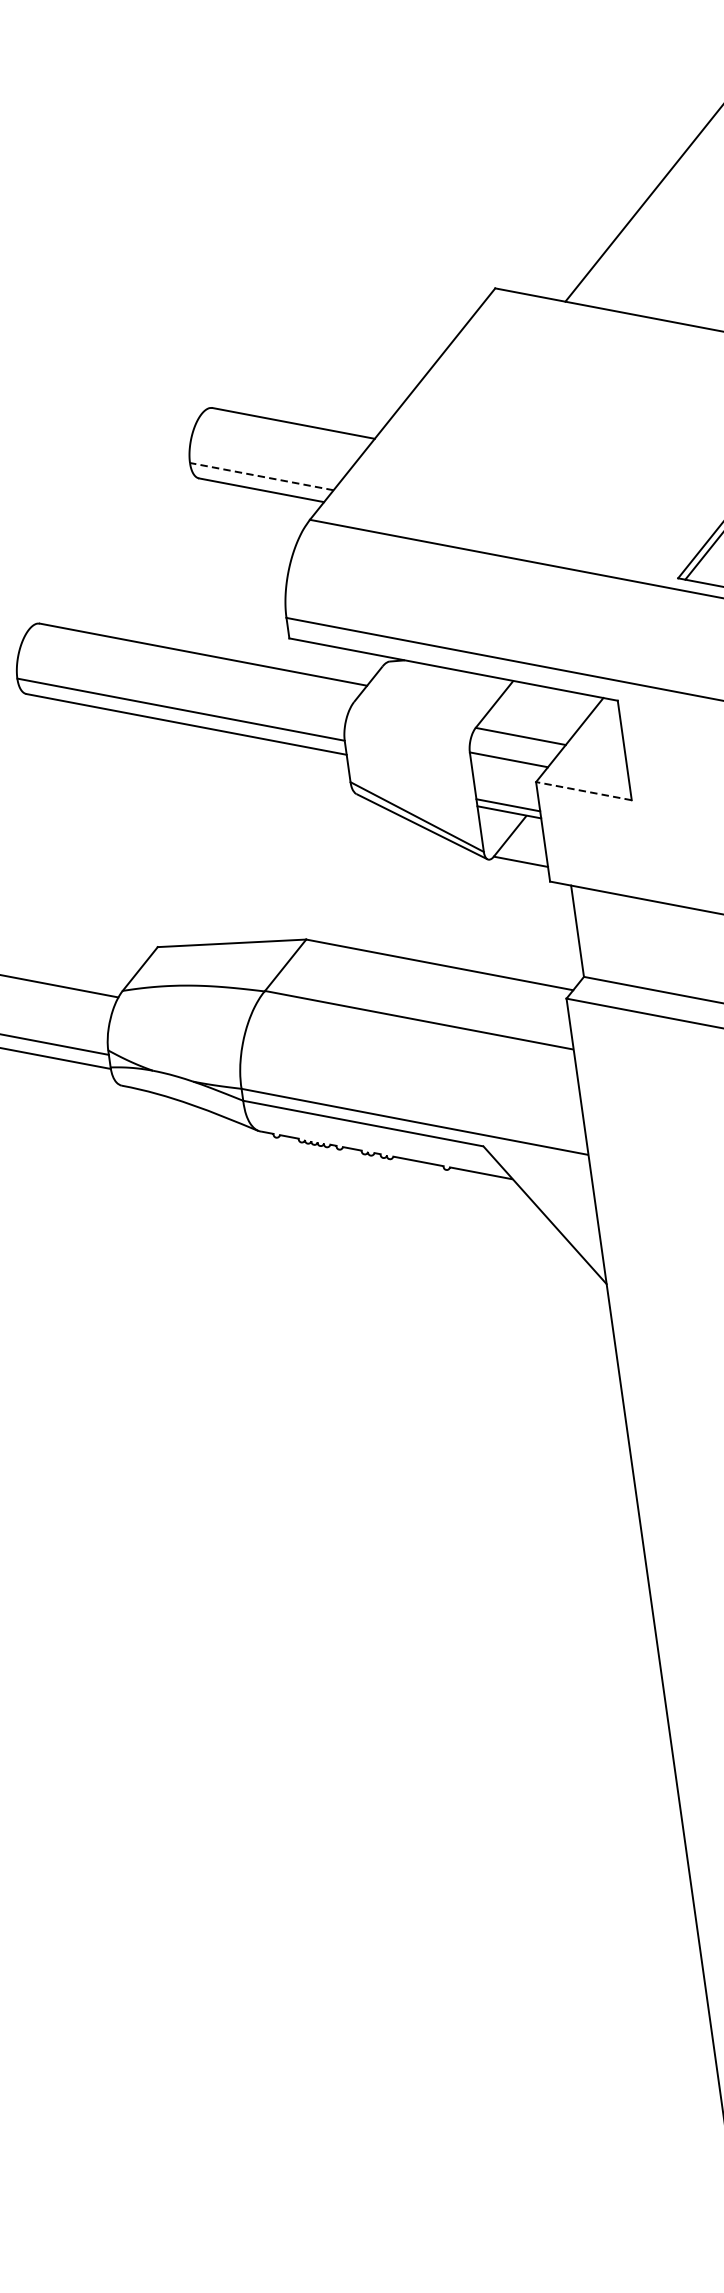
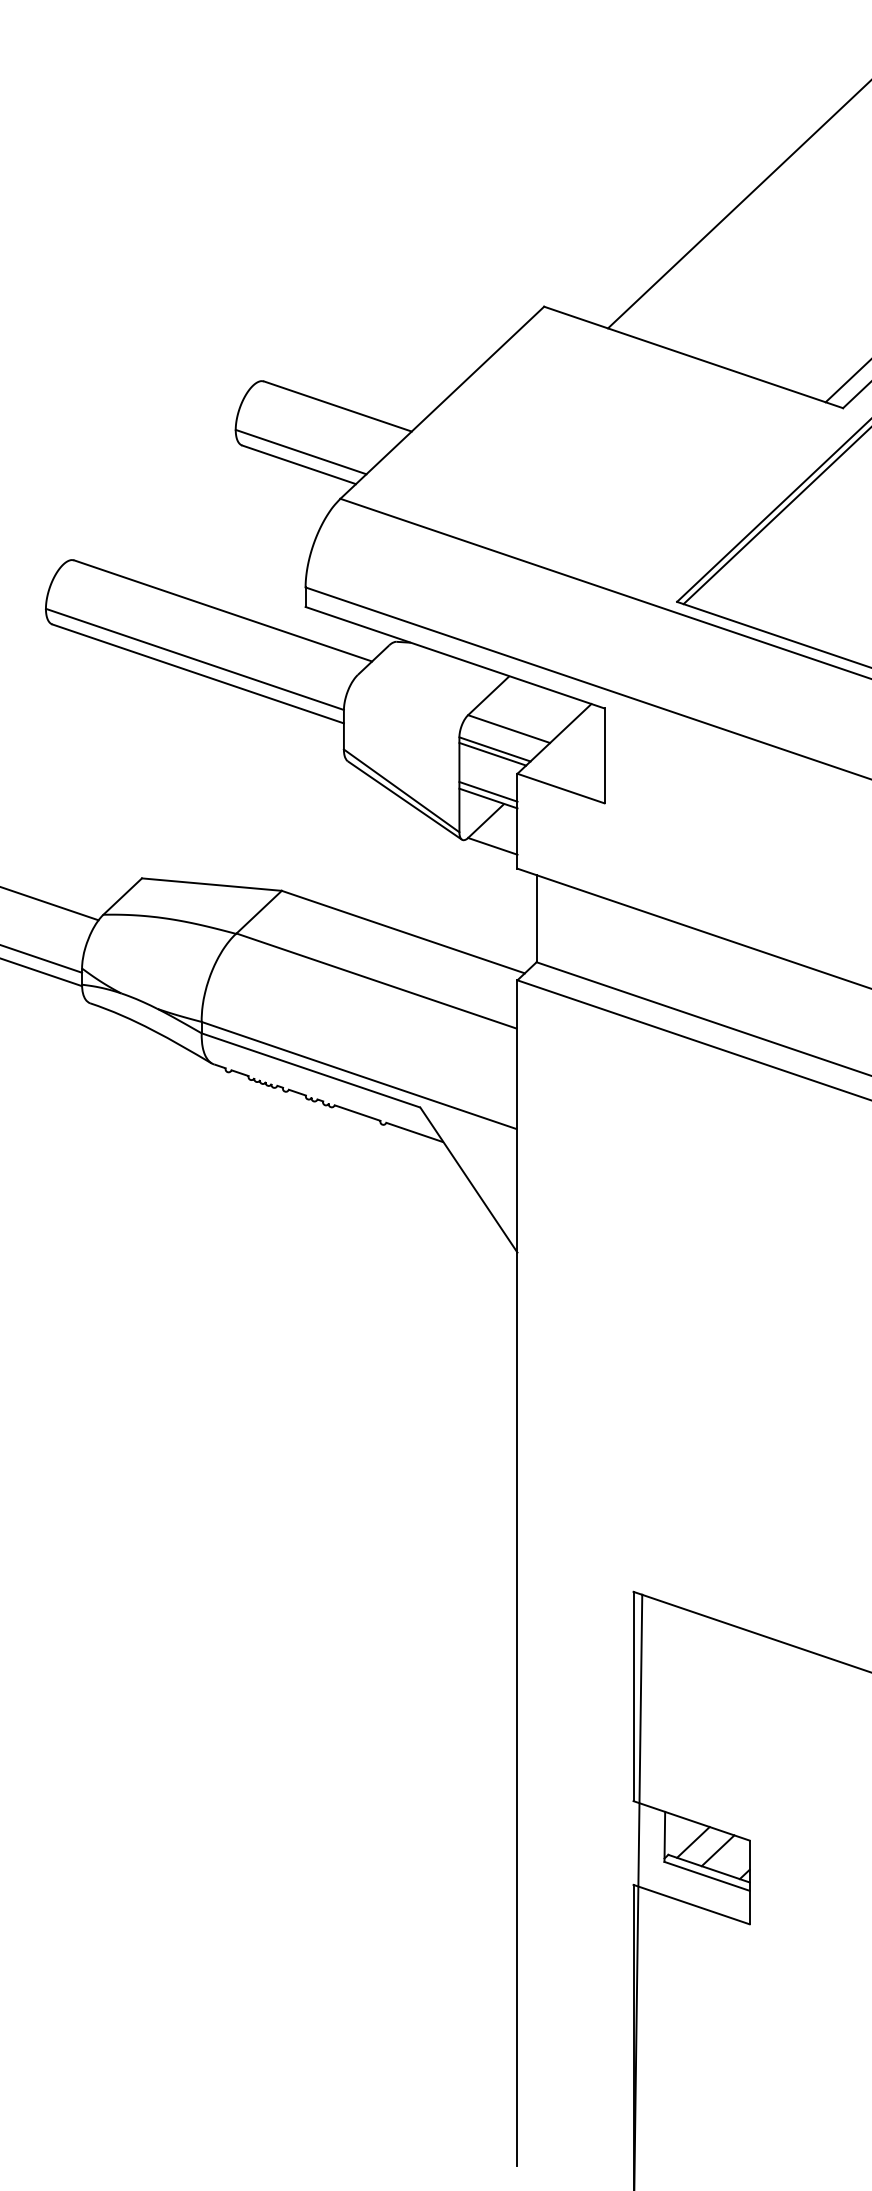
line: (261, 476) -> (300, 451), dashed -> solid
line: (506, 764) -> (492, 753), added
line: (584, 791) -> (561, 788), dashed -> solid

